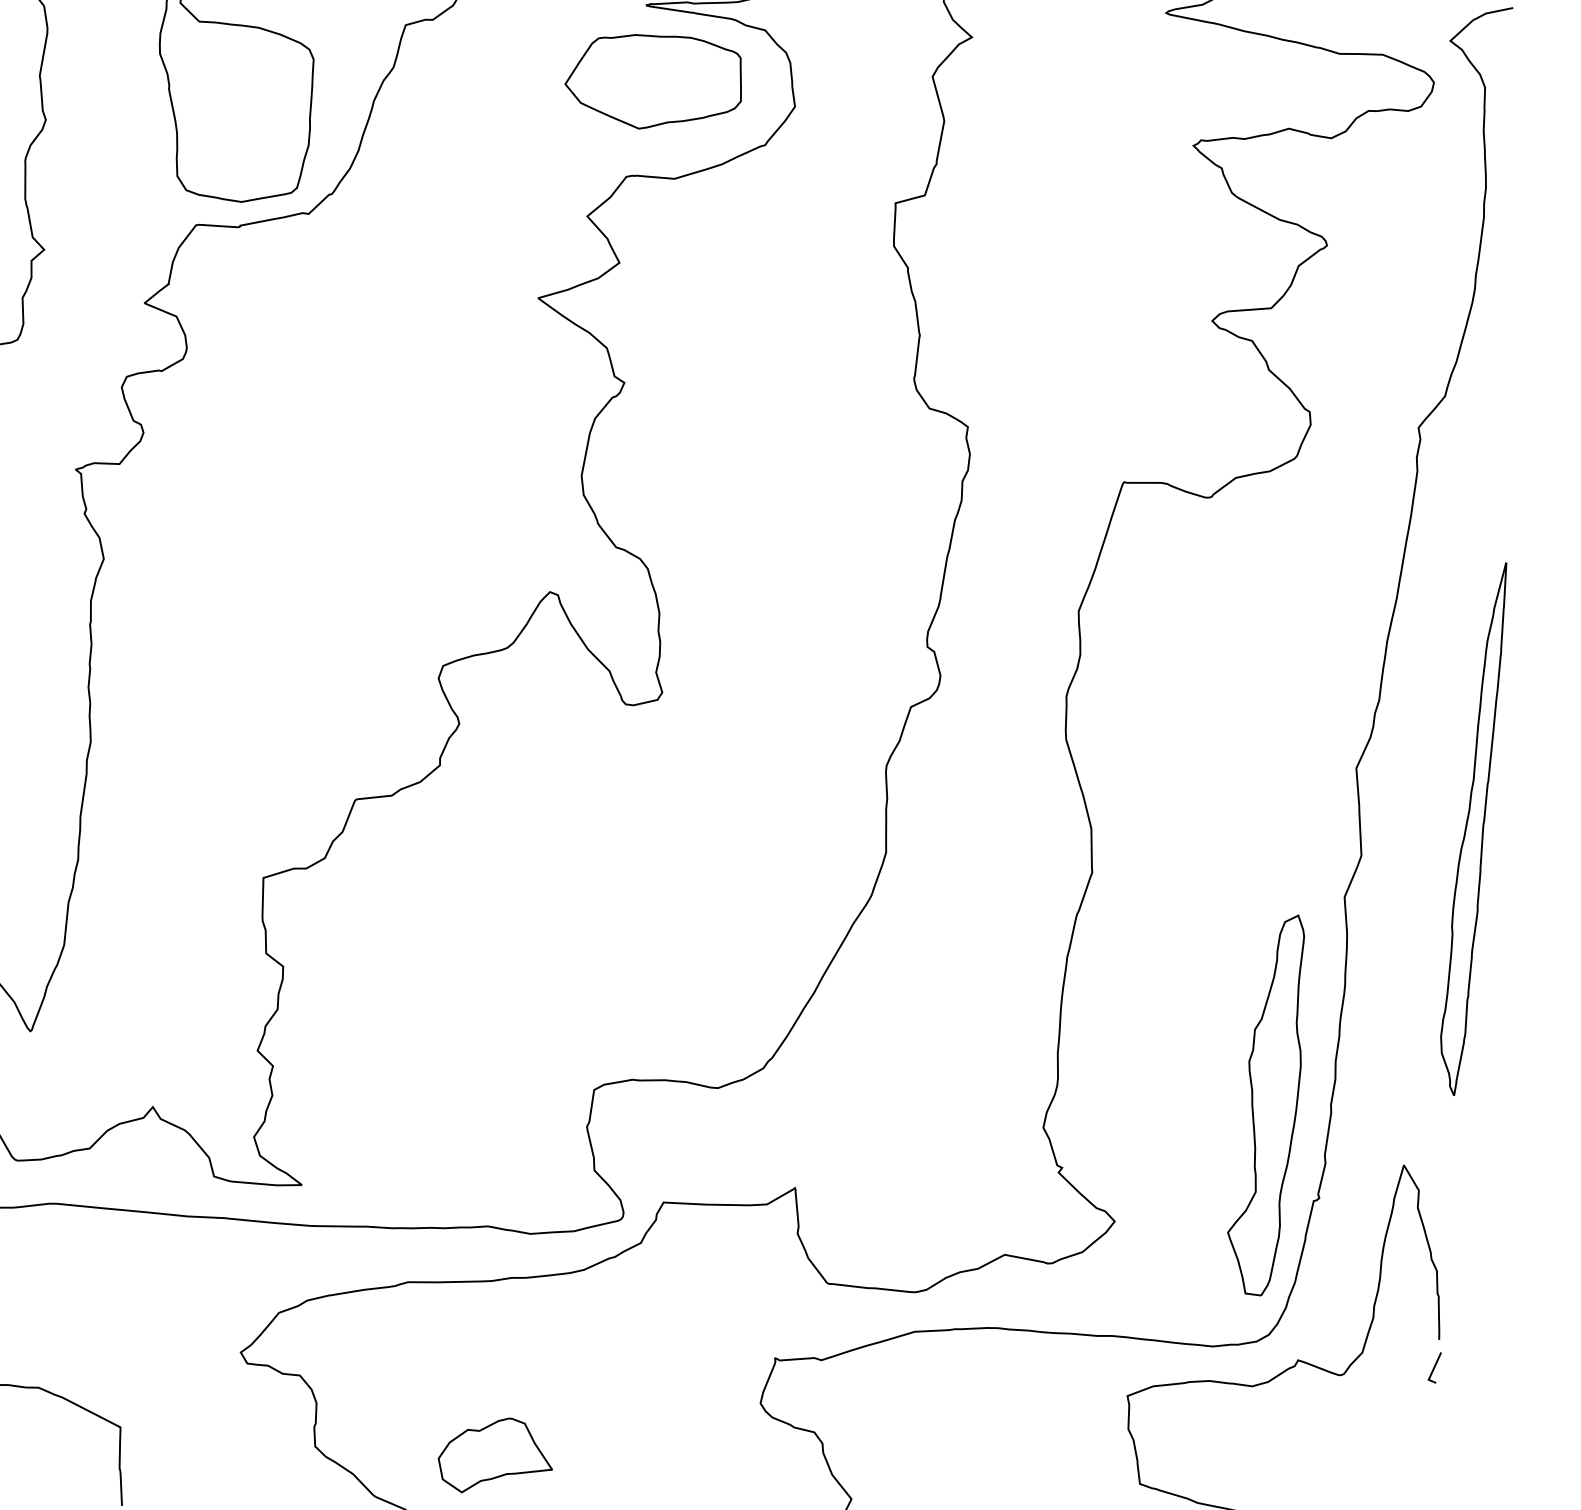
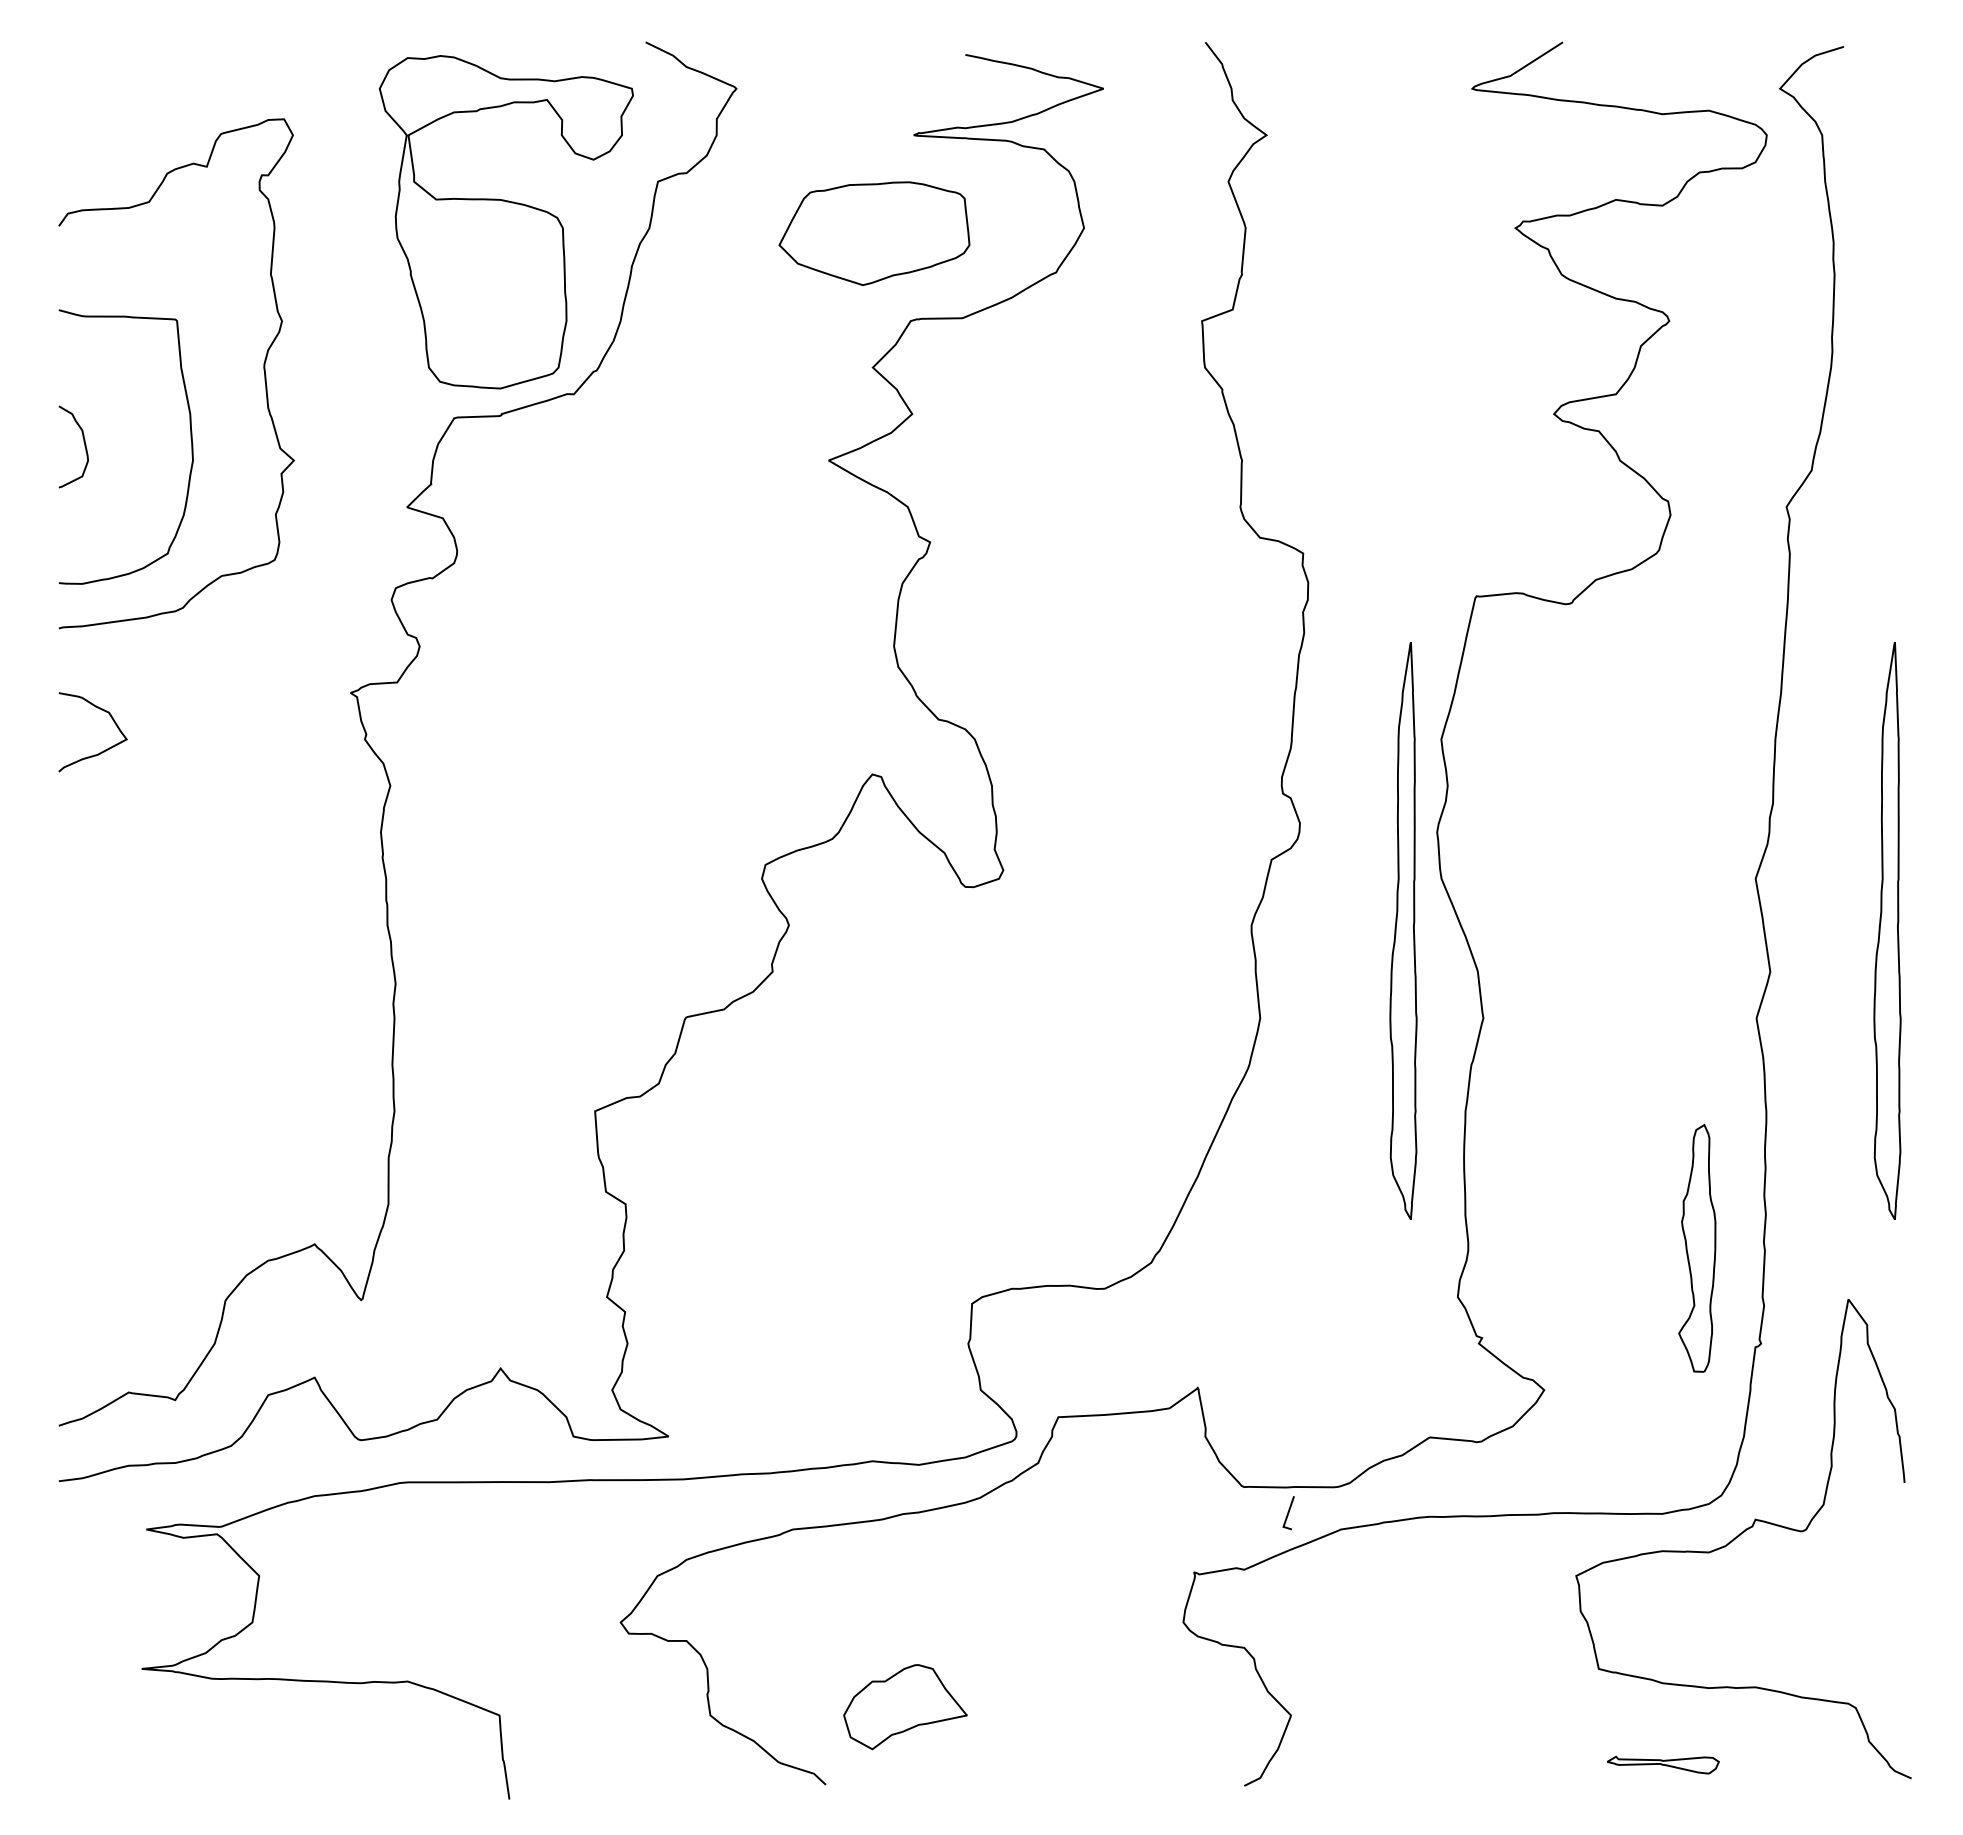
part: (654, 81) -> (874, 233), moved
part: (1026, 784) -> (1403, 930), added
part: (1269, 1104) -> (1697, 1248), size x0.6
line: (1434, 1367) -> (1288, 1513), moved

